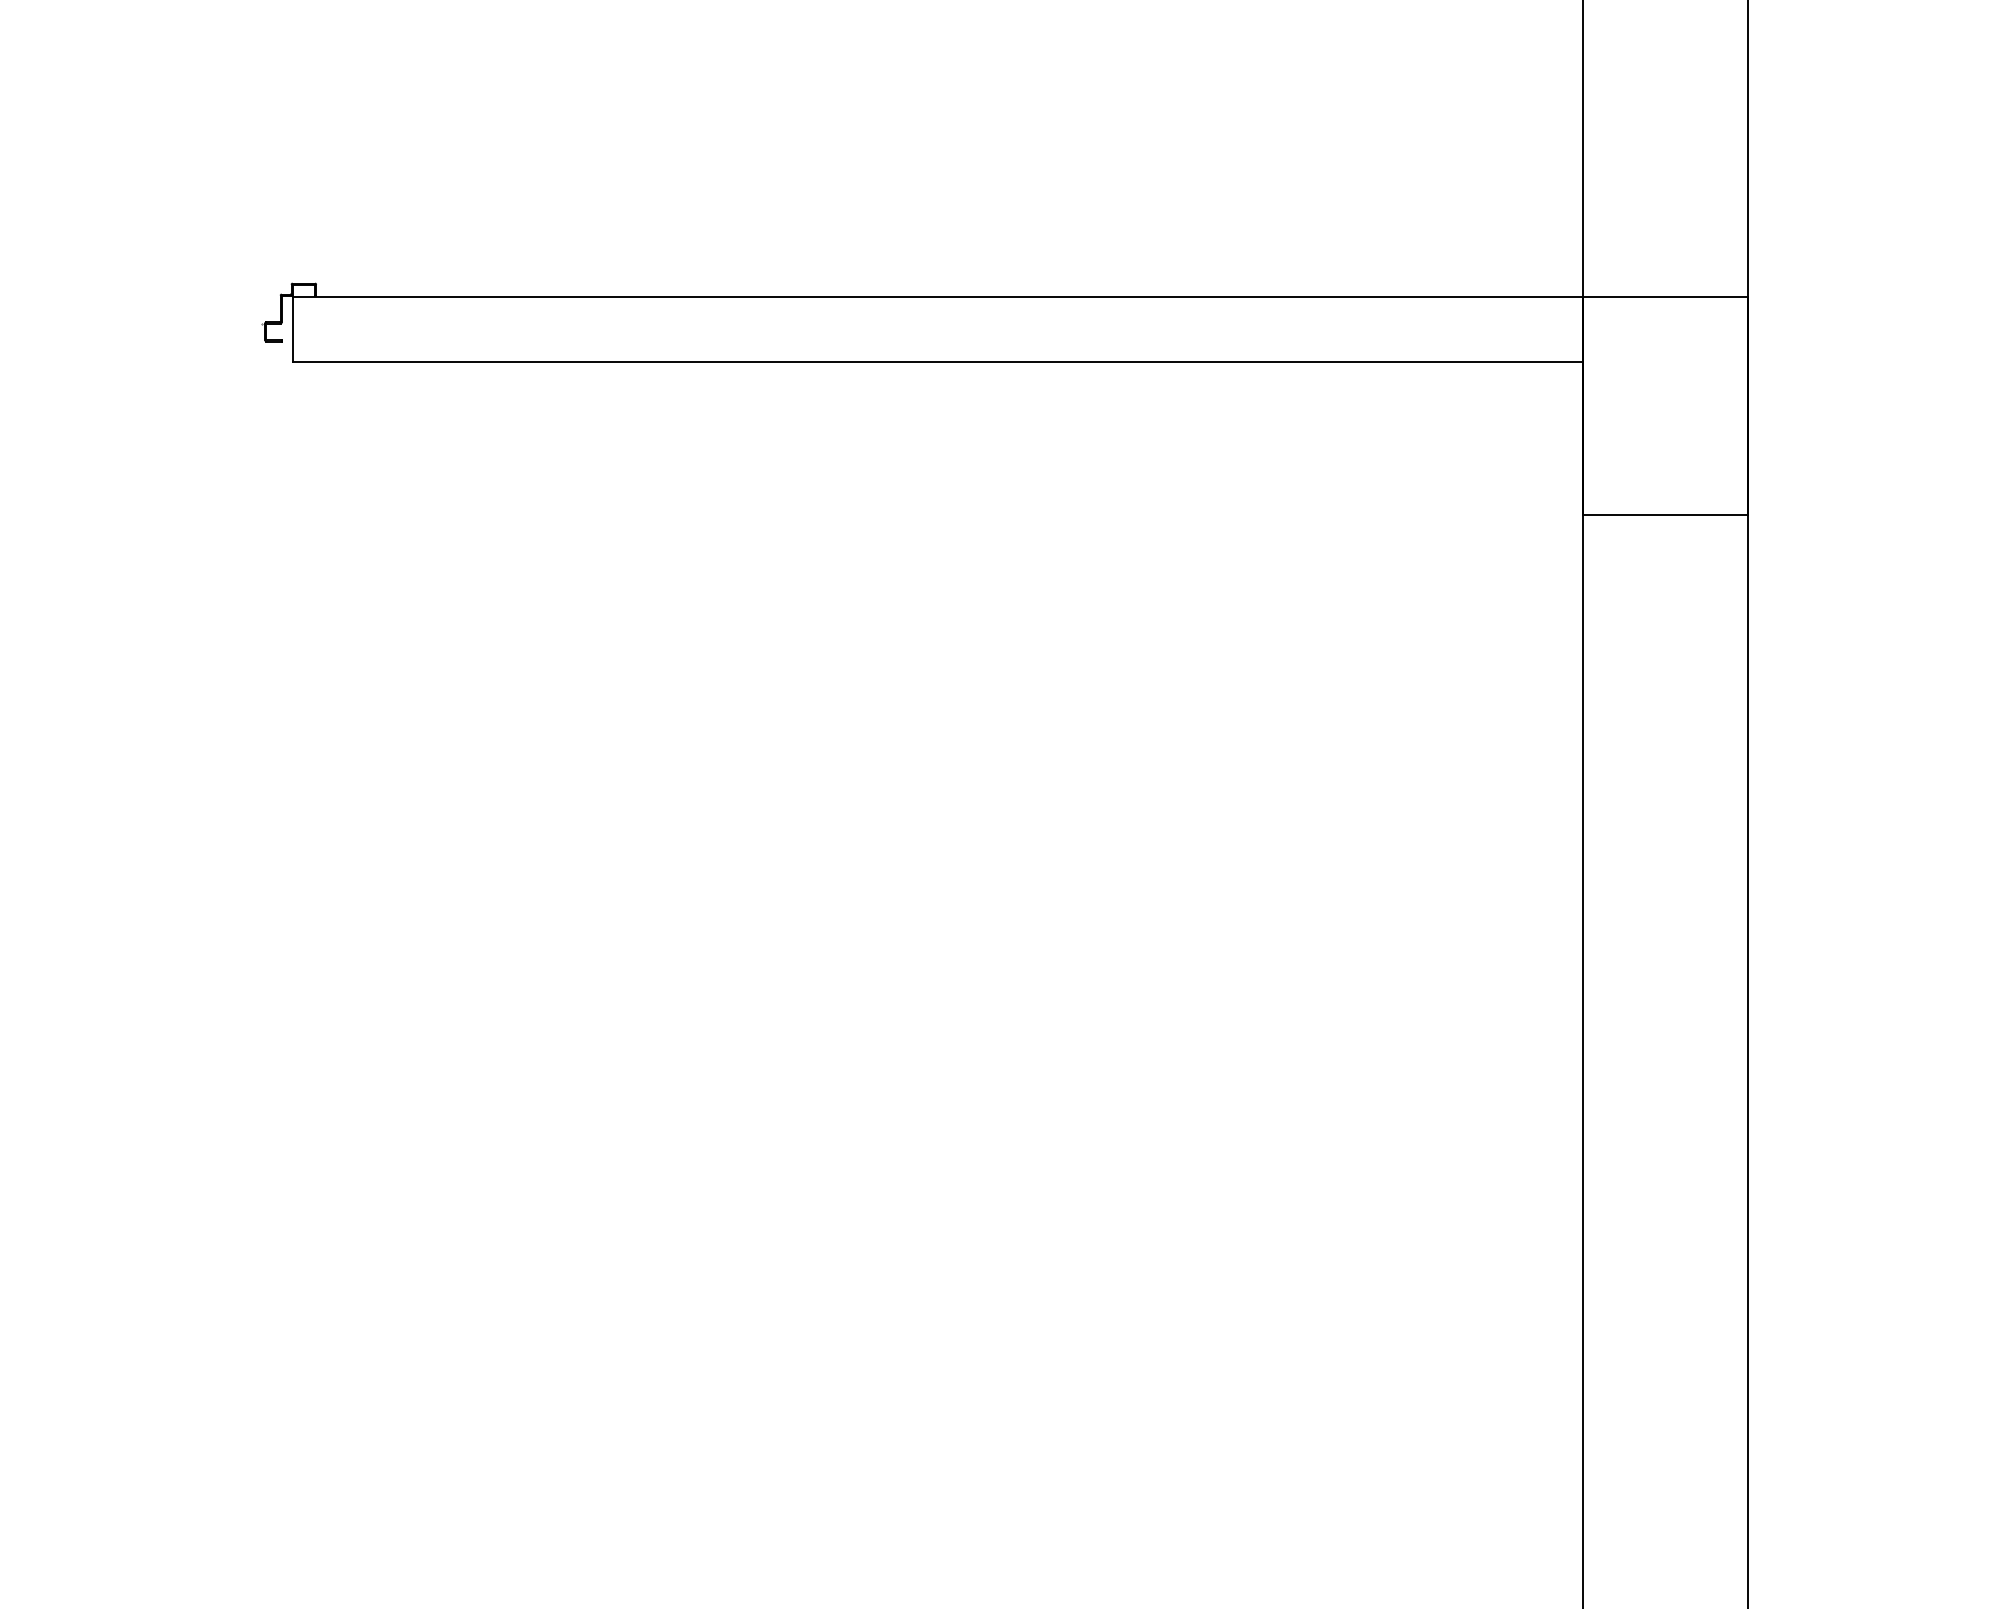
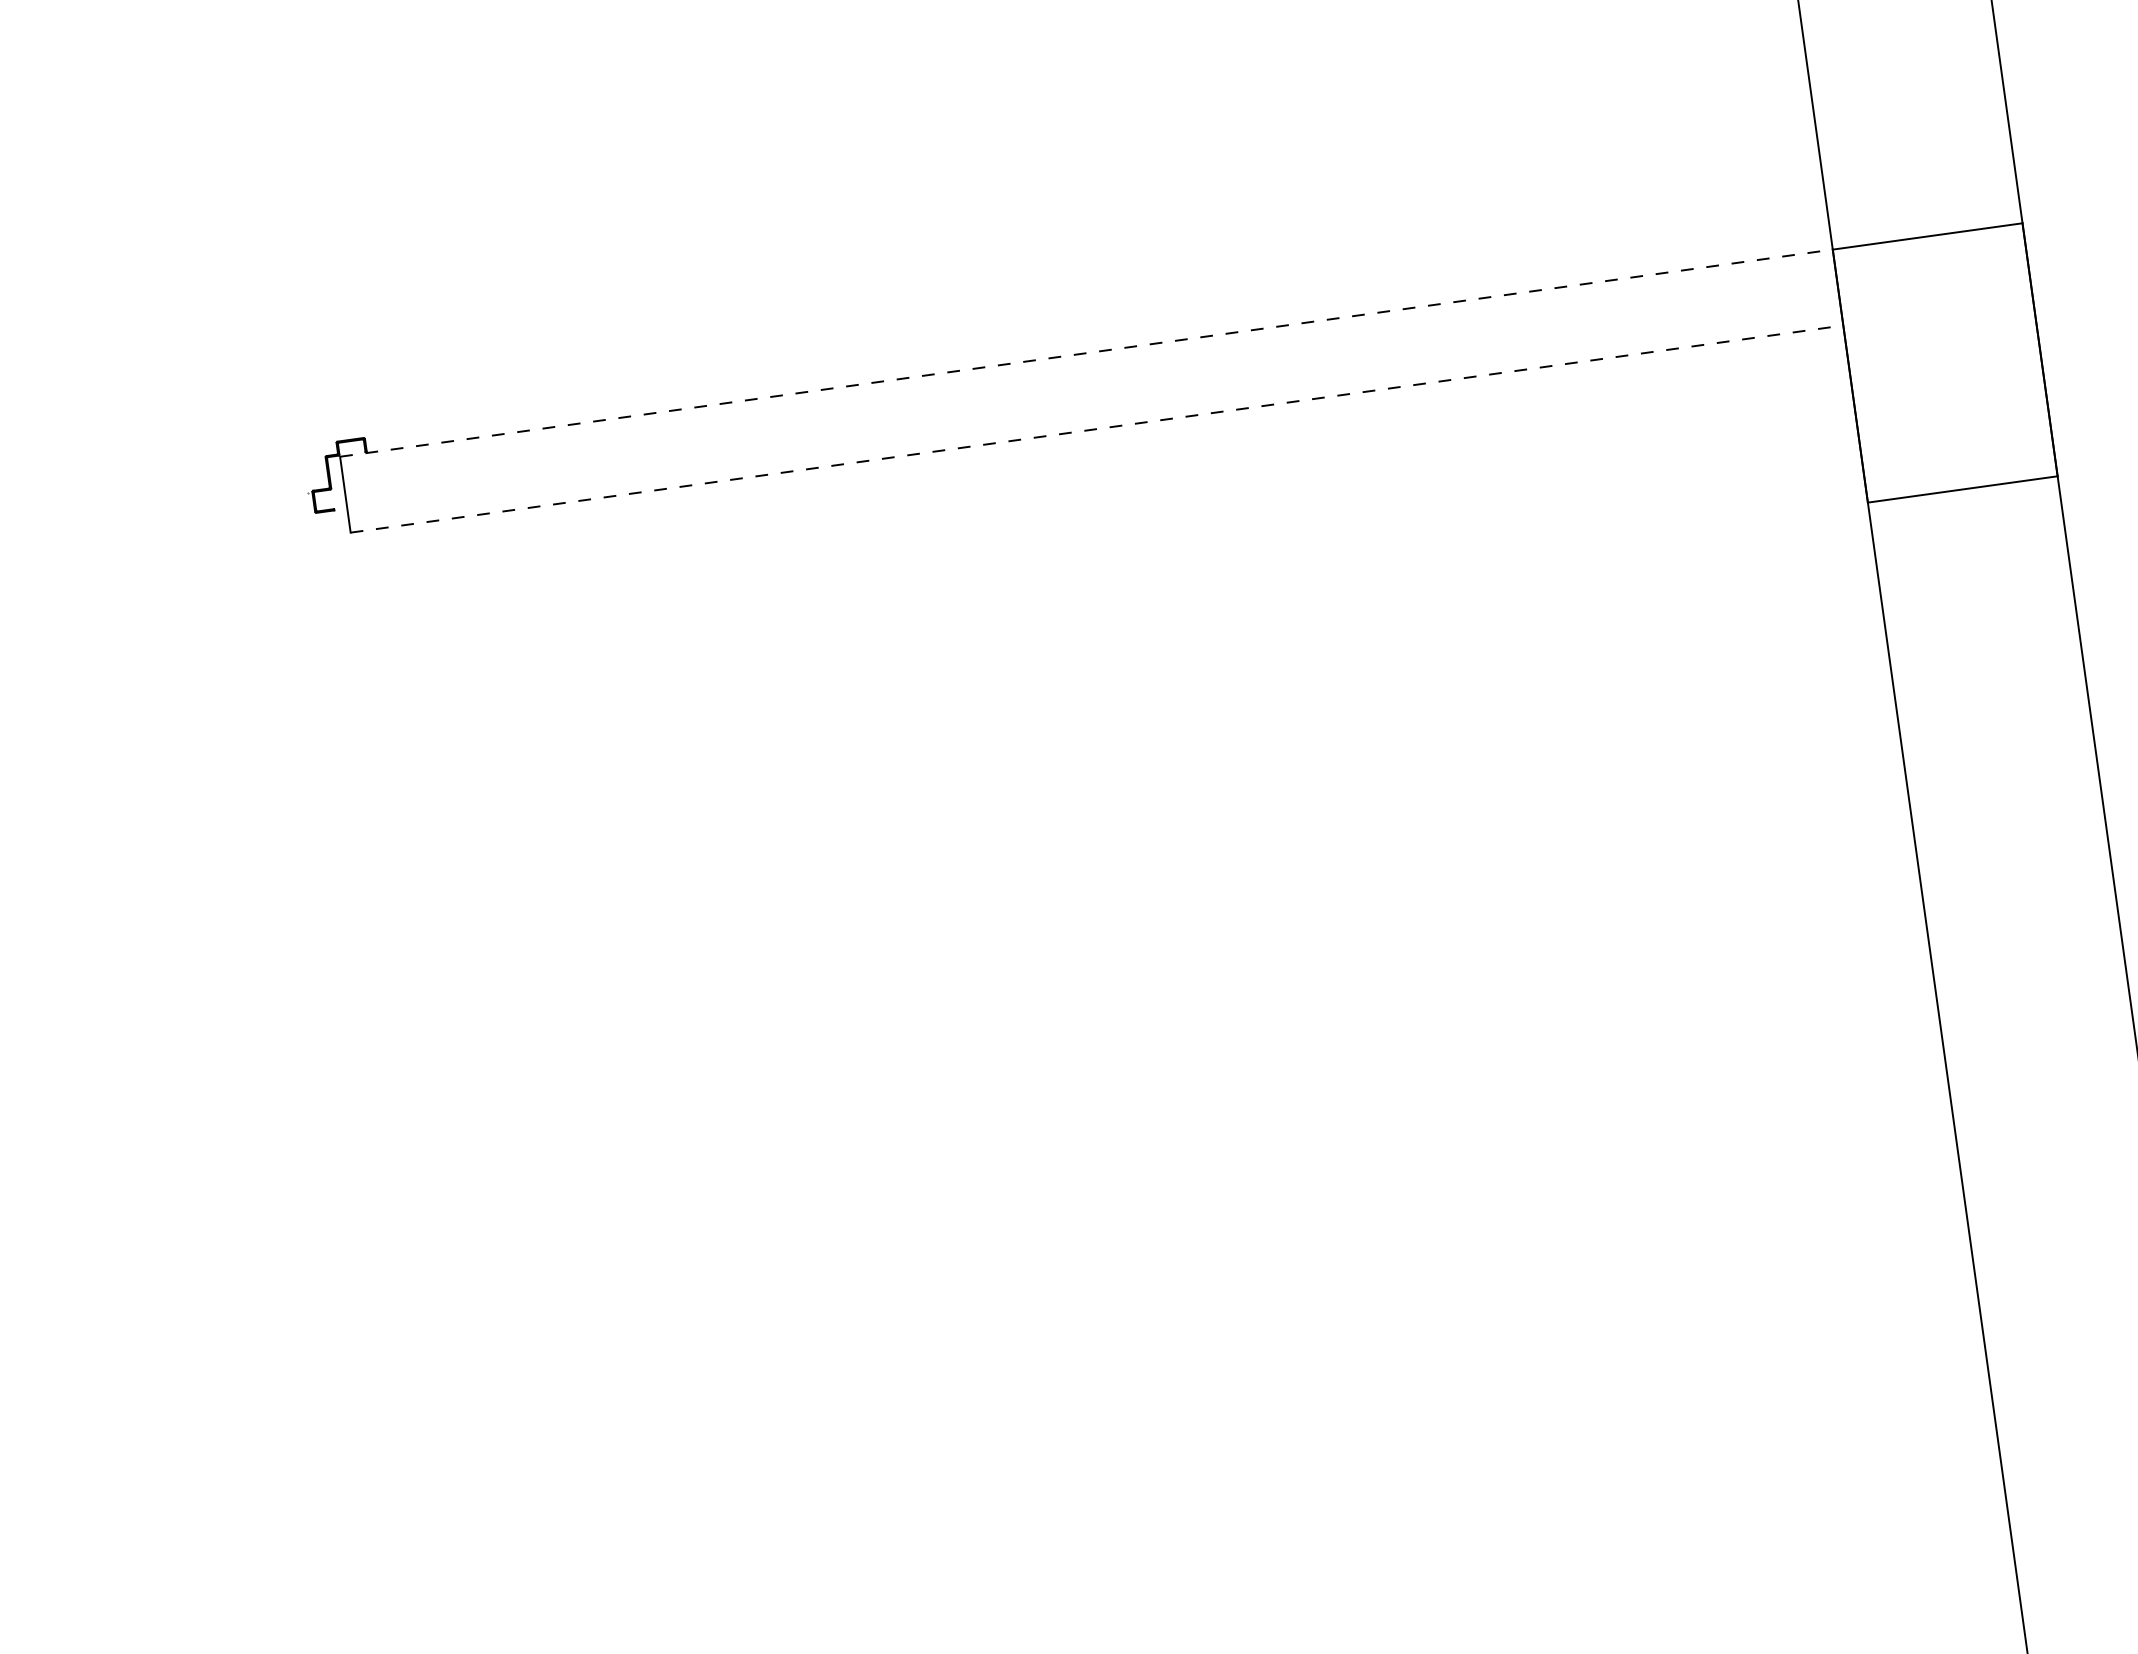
line: (938, 296) -> (1086, 352), solid -> dashed
line: (938, 362) -> (1097, 429), solid -> dashed

